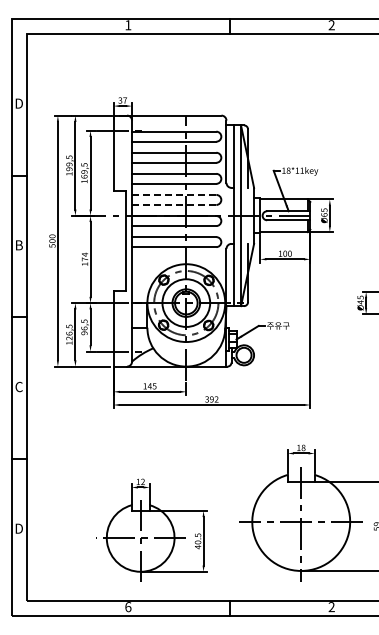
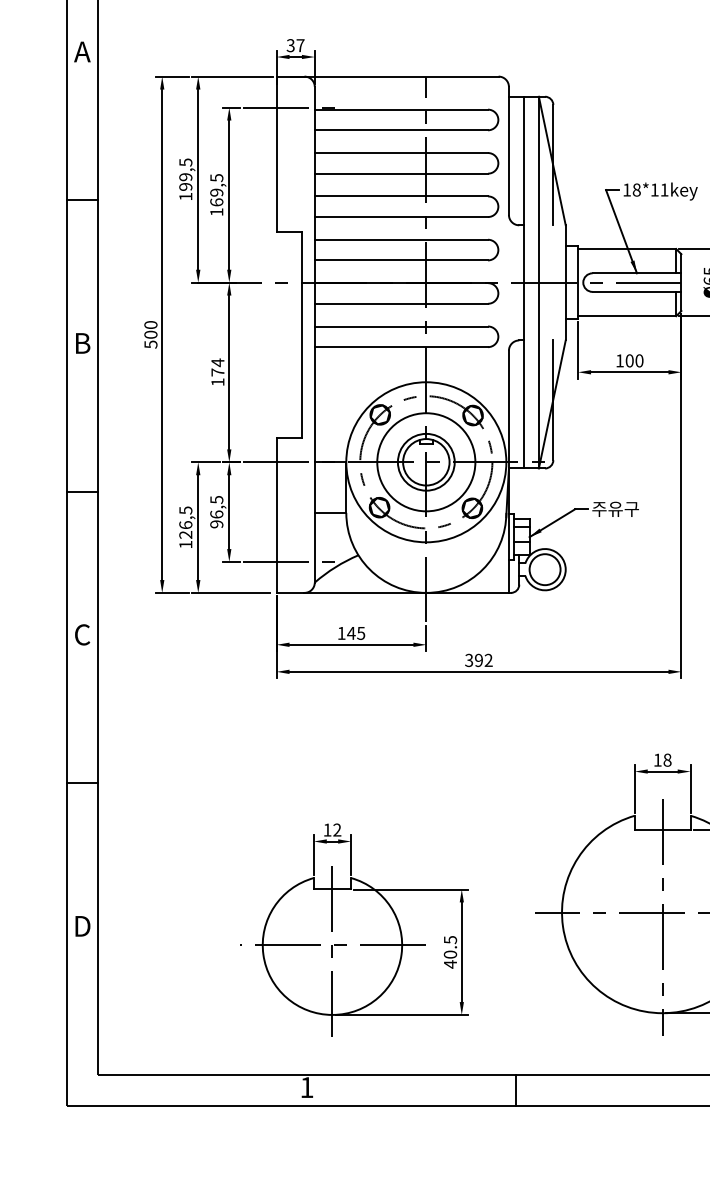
text: (18, 103) -> (81, 51), D -> A
line: (173, 194) -> (399, 238), dashed -> solid
line: (173, 204) -> (399, 259), dashed -> solid
text: (128, 607) -> (307, 1088), 6 -> 1

